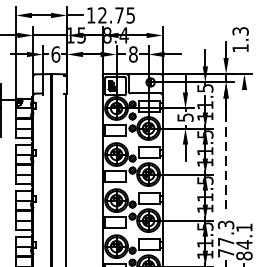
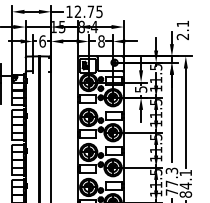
text: (240, 40) -> (182, 30), 1.3 -> 2.1
line: (243, 154) -> (185, 117), added
line: (225, 155) -> (171, 118), dashed -> solid

